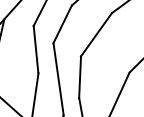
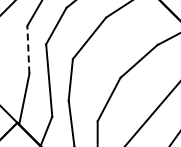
line: (36, 49) -> (28, 49), solid -> dashed

